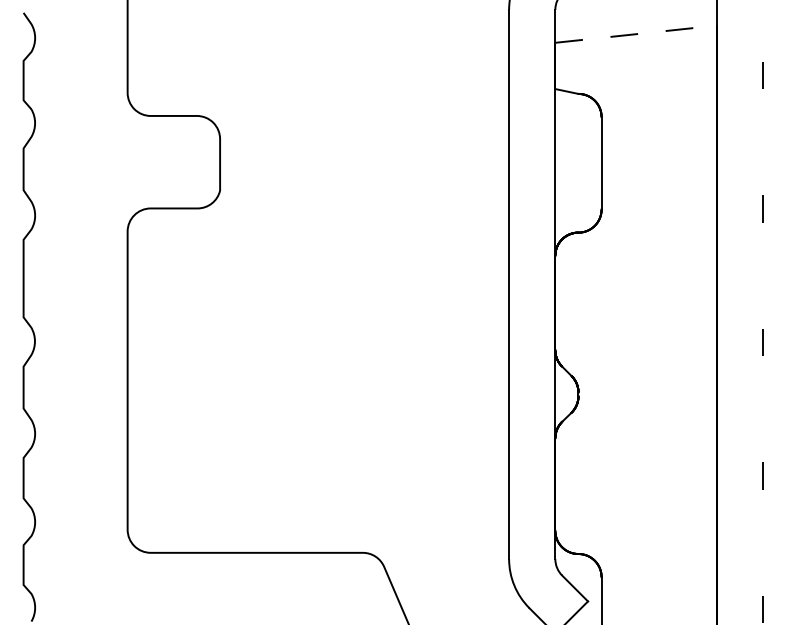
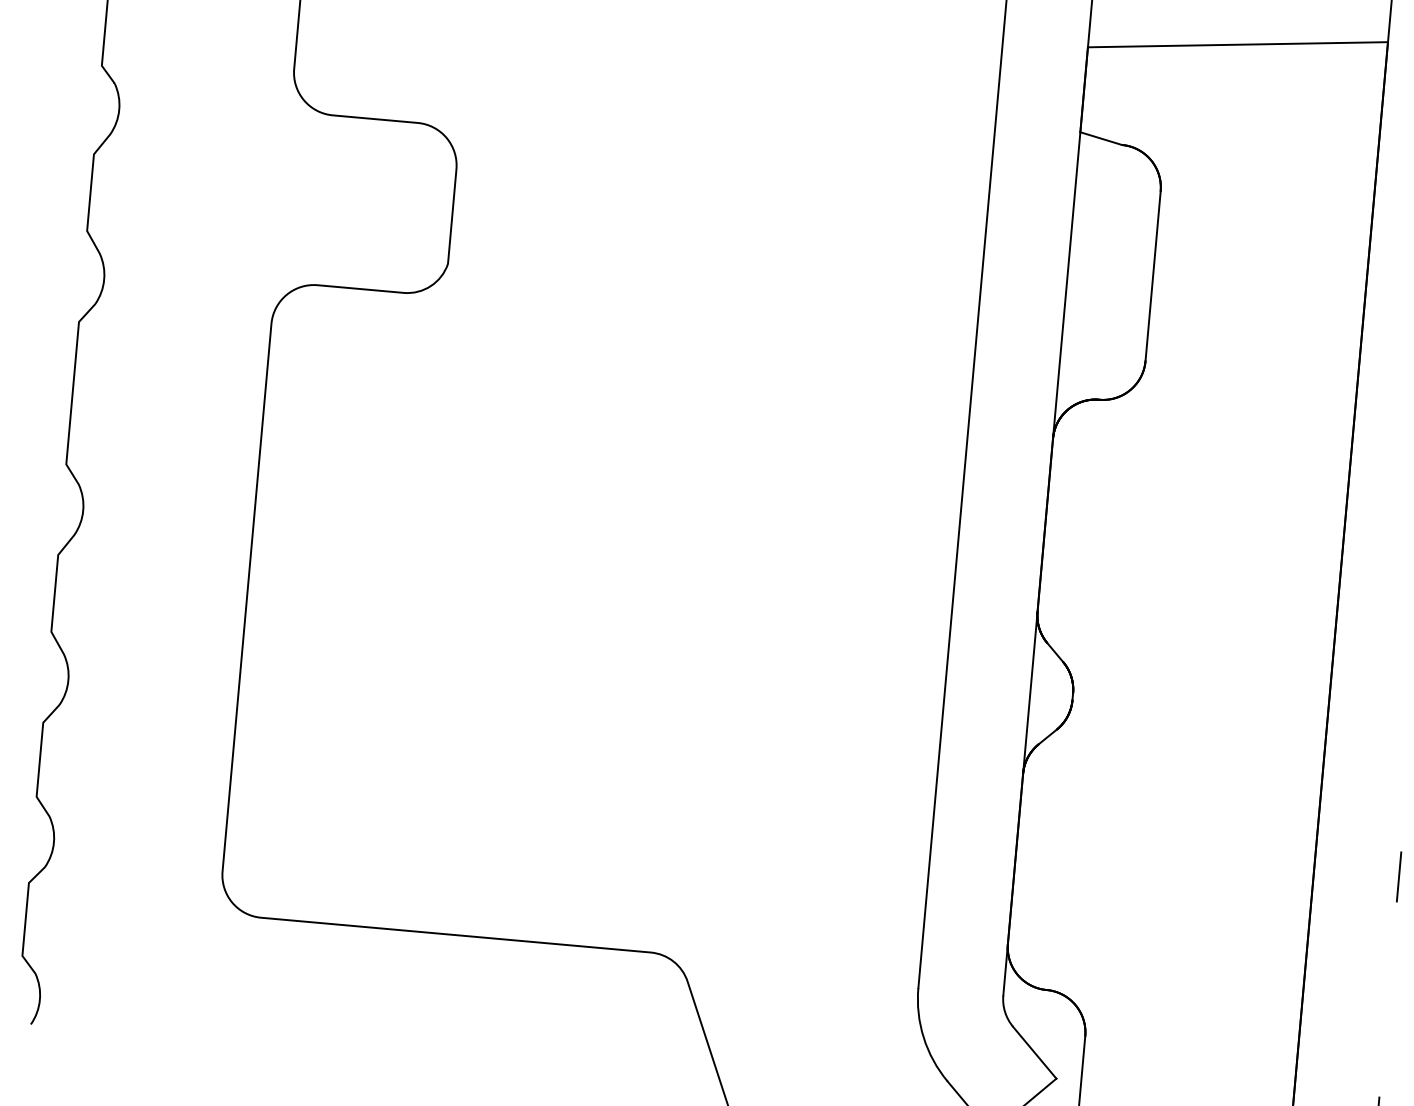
line: (636, 34) -> (1238, 45), dashed -> solid

